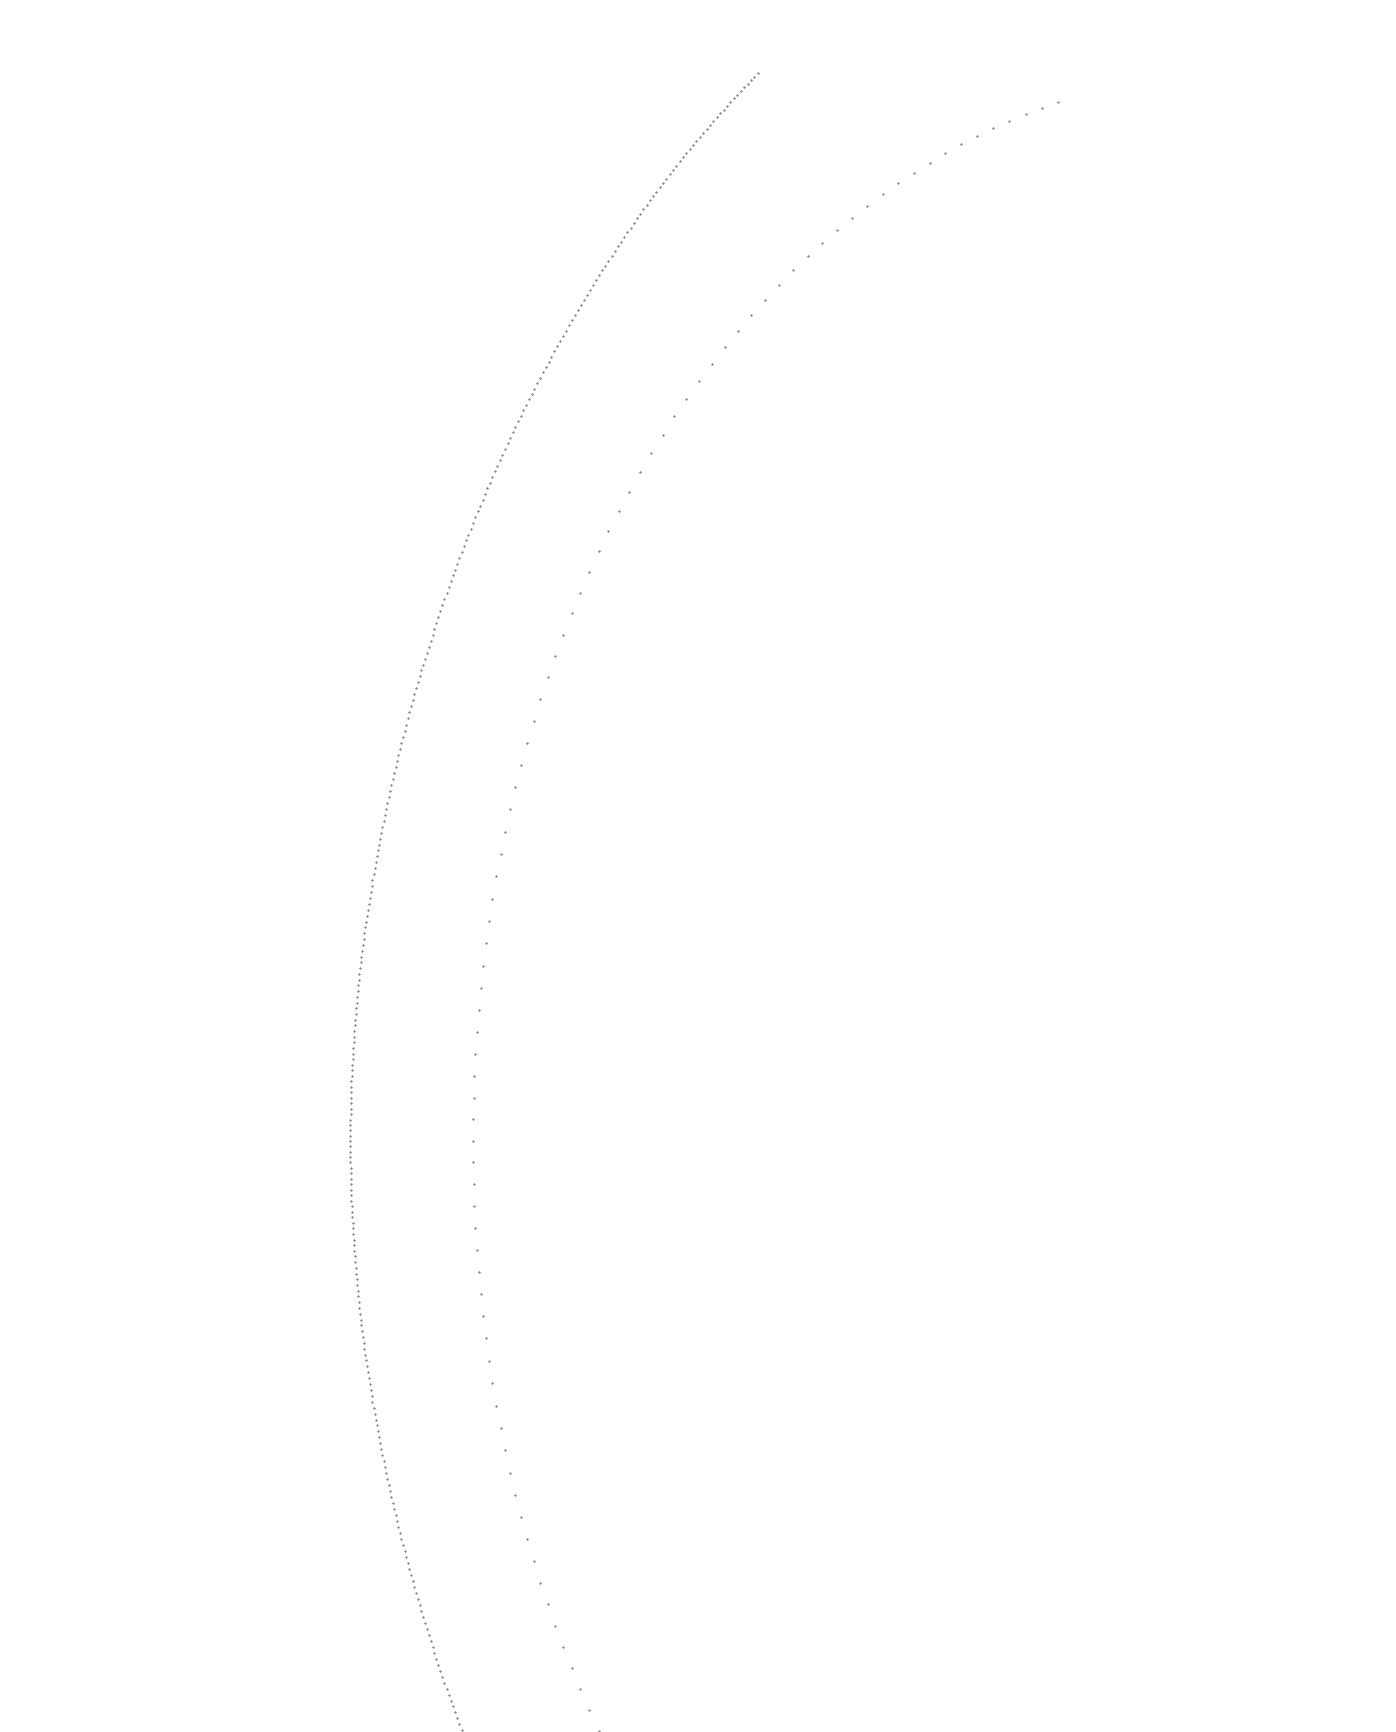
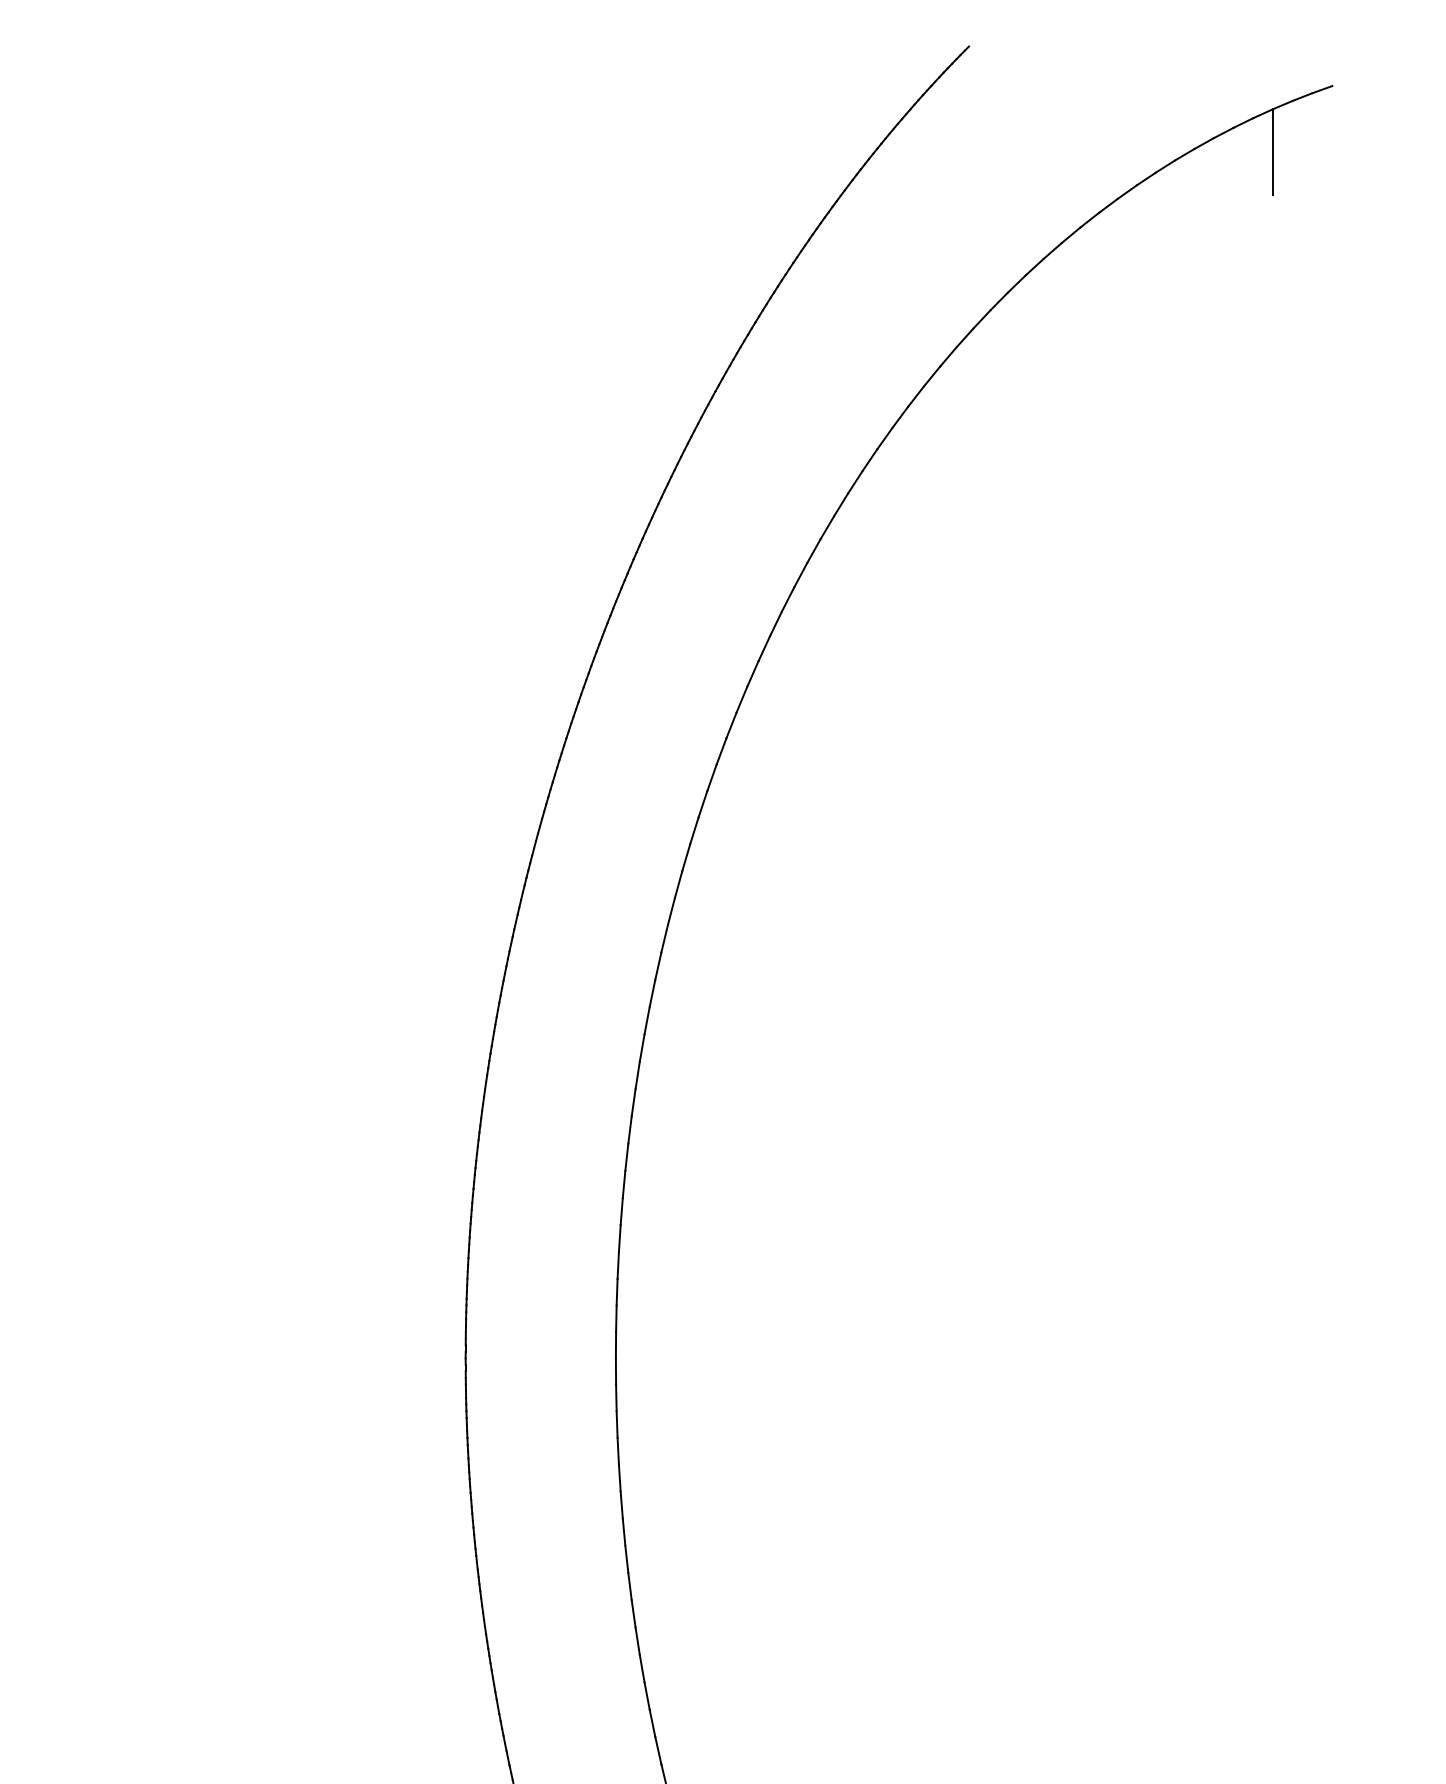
line: (1009, 155) -> (1272, 151), added

